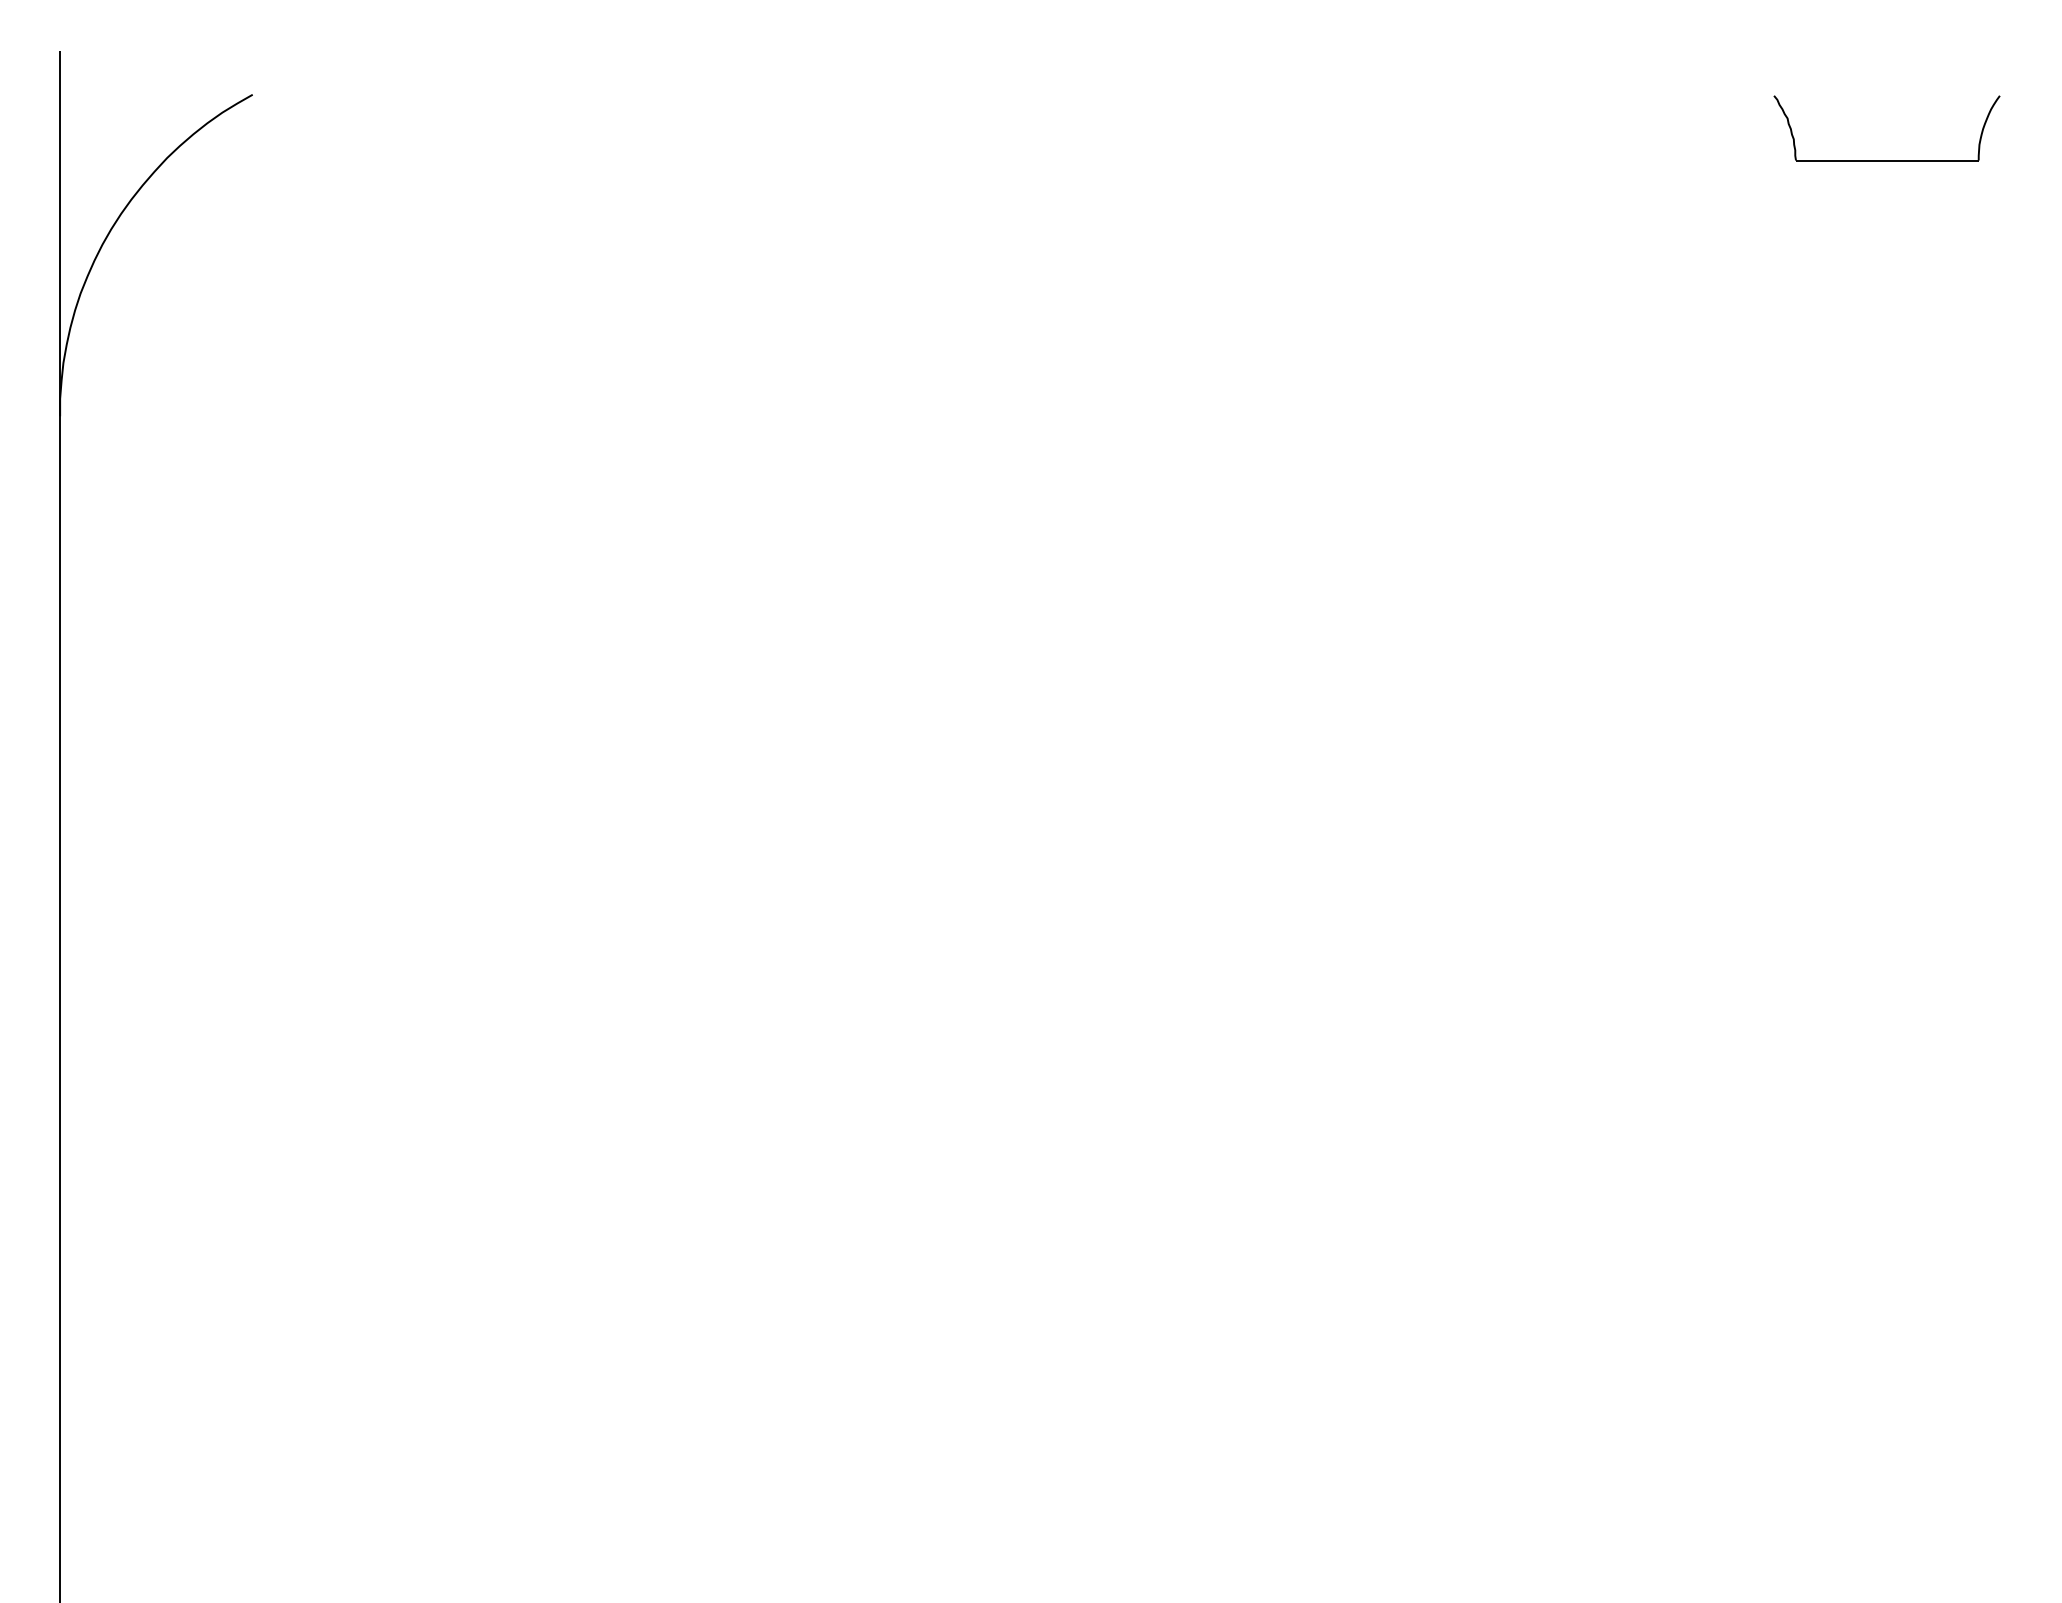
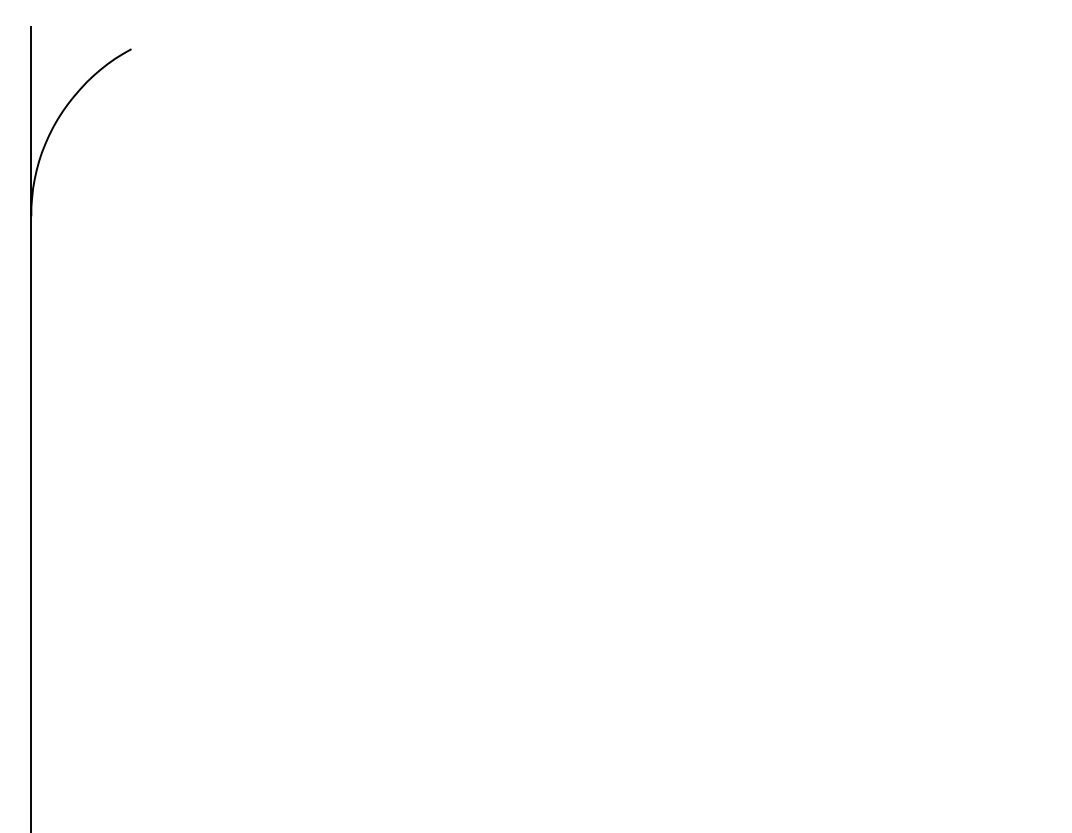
part: (1886, 158) -> (980, 82), removed

